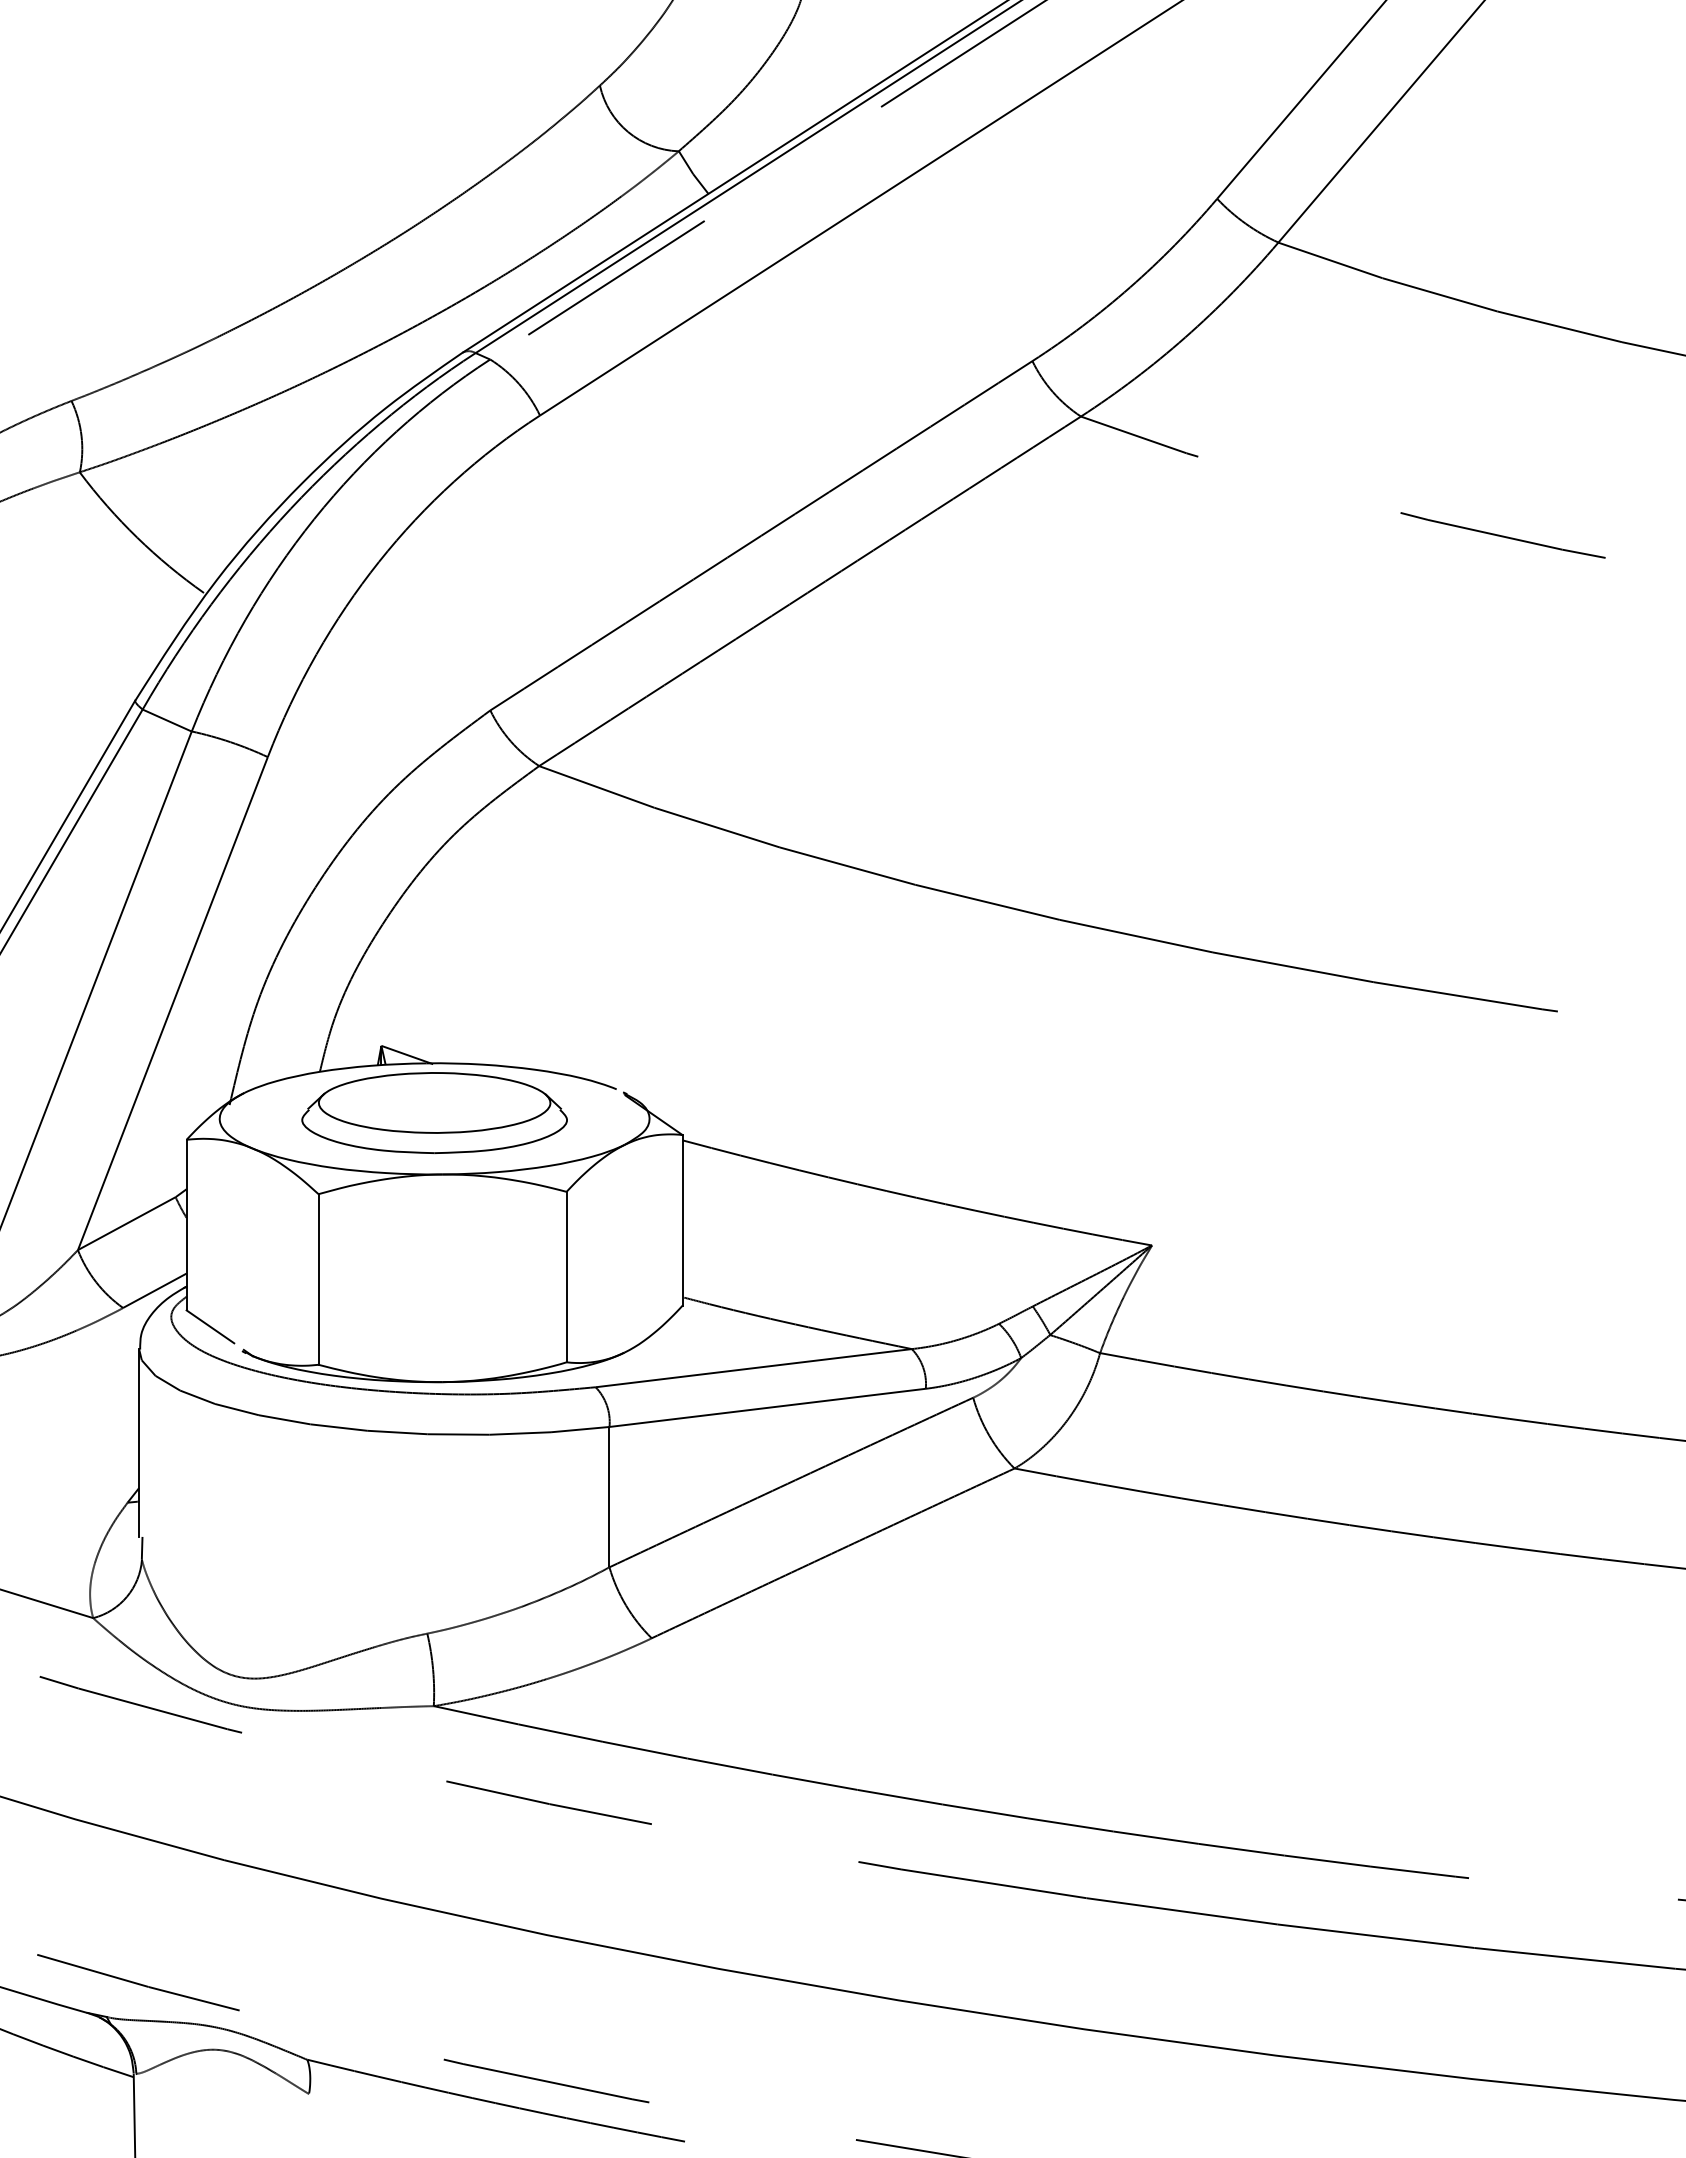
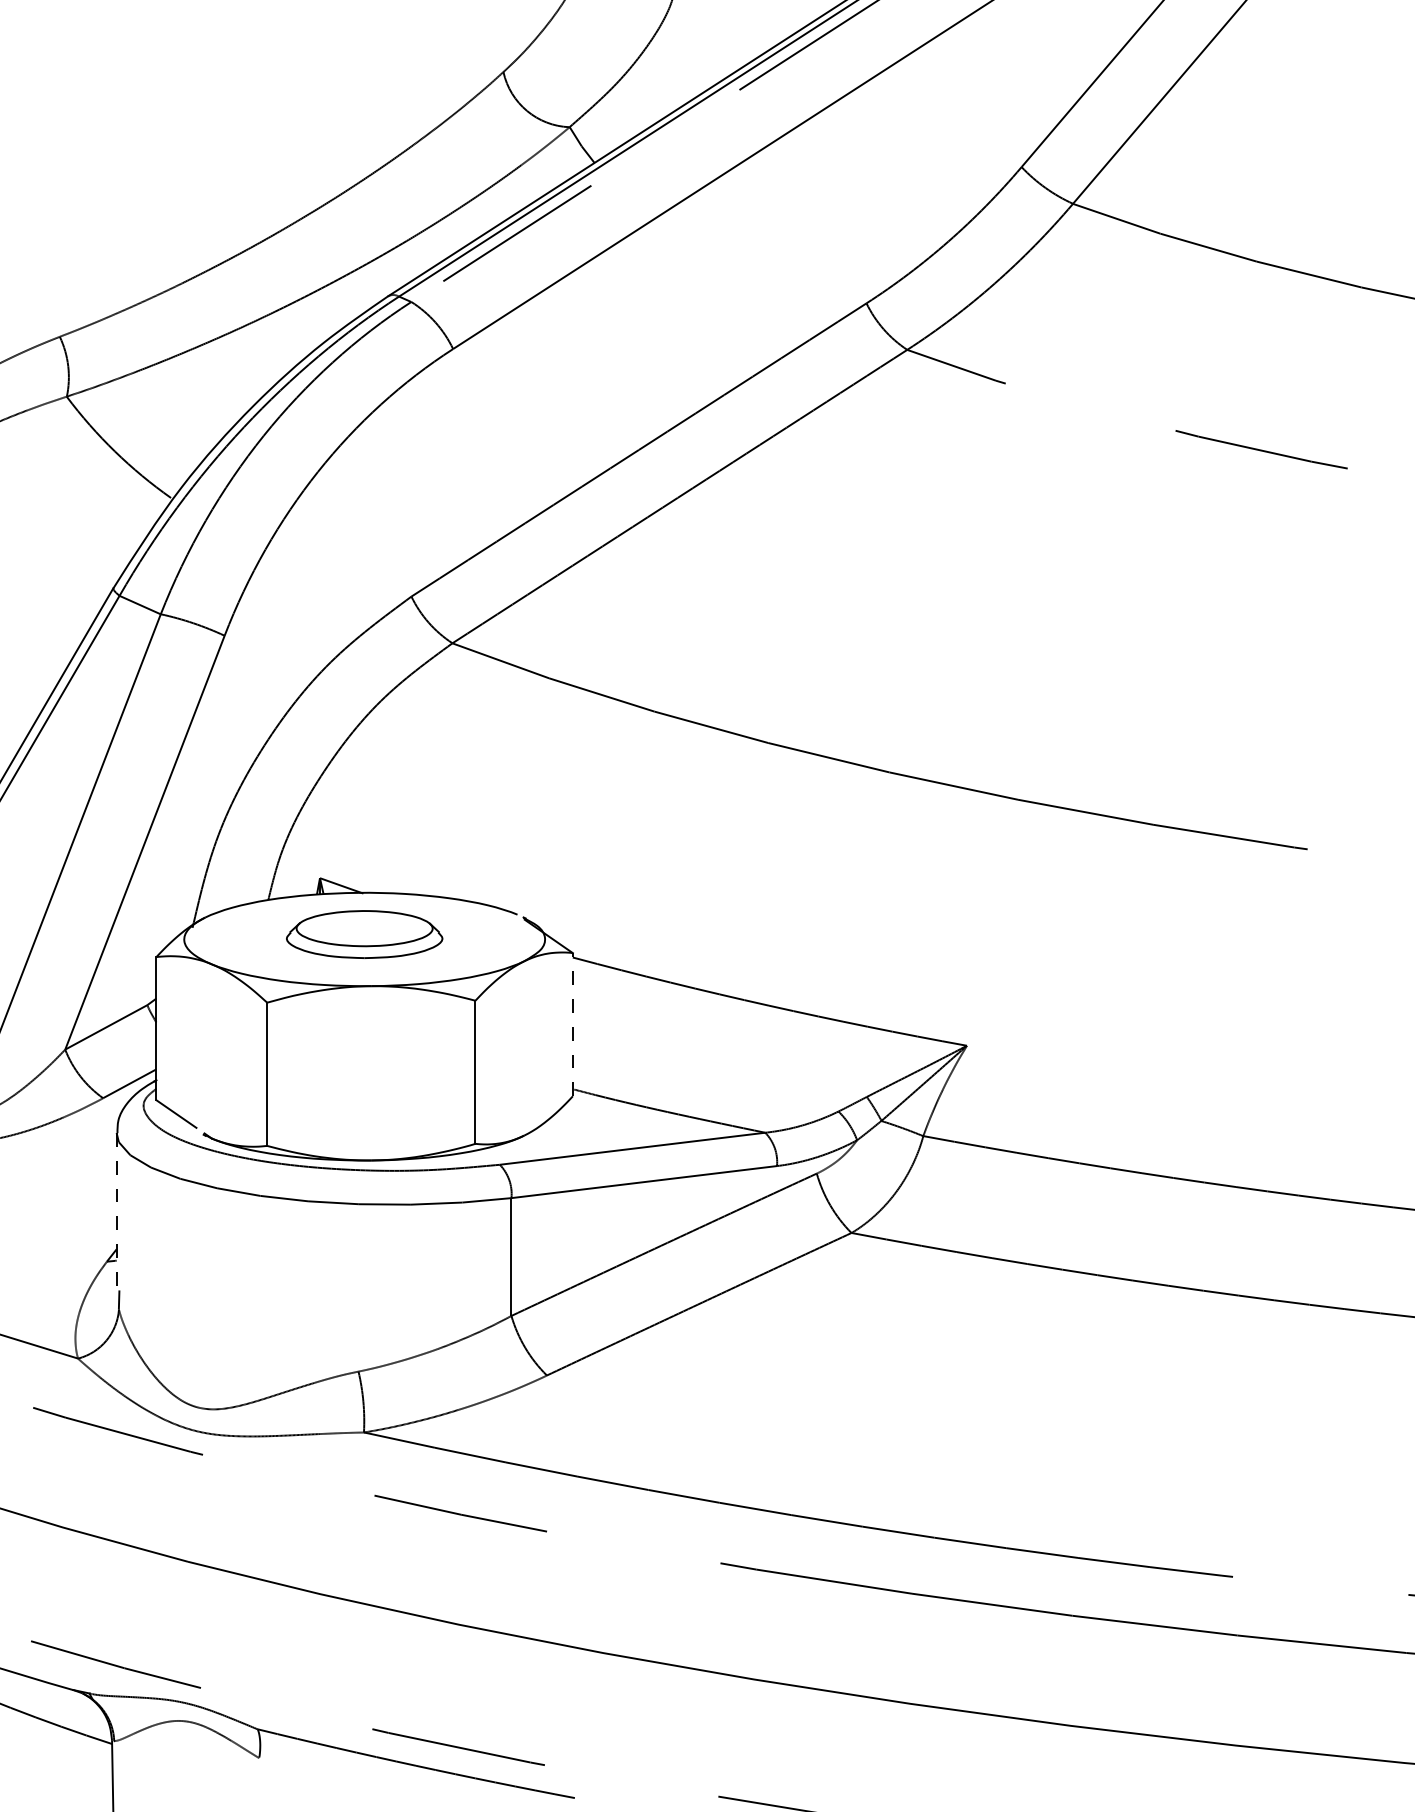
part: (434, 1112) -> (364, 934), size x0.7
line: (682, 1219) -> (572, 1023), solid -> dashed
line: (139, 1443) -> (116, 1211), solid -> dashed

